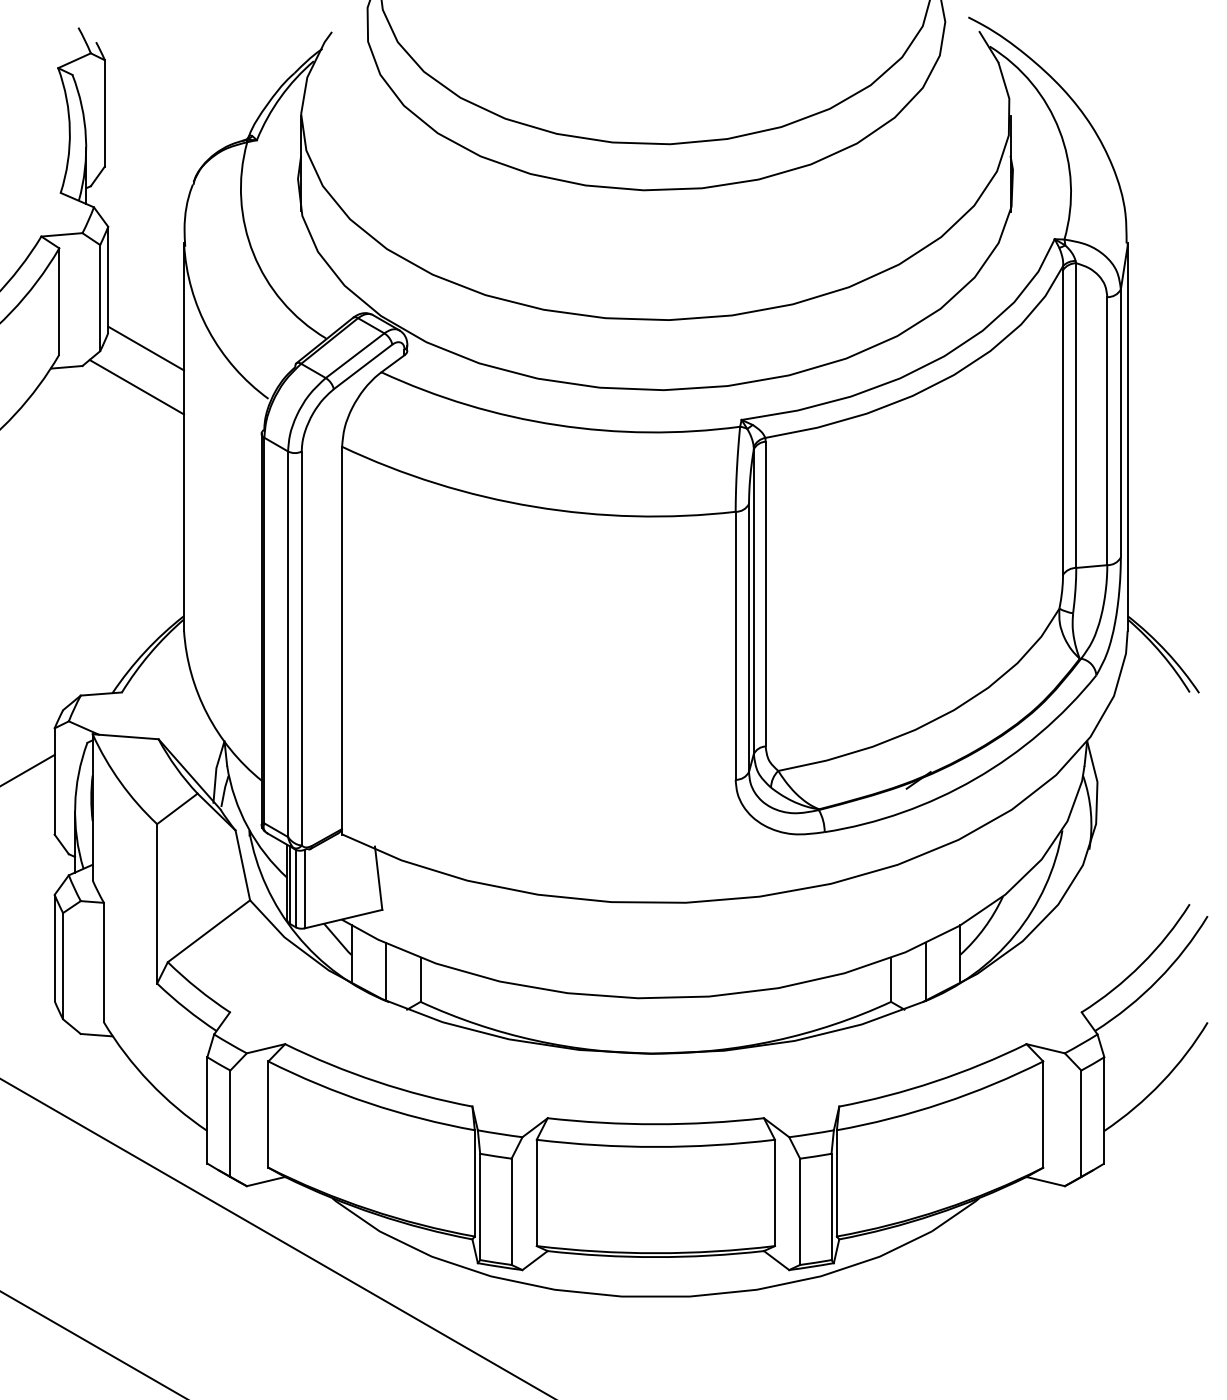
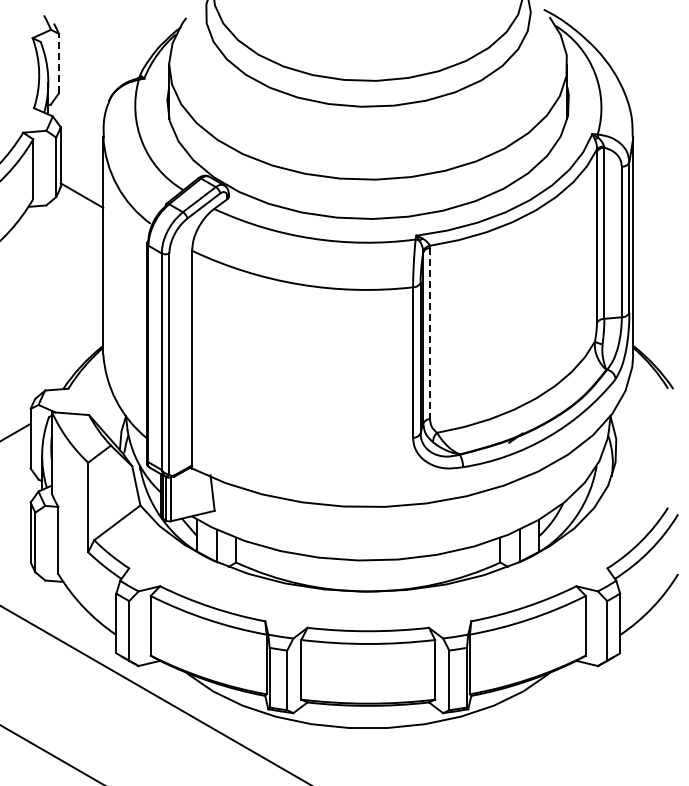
line: (104, 113) -> (58, 63), solid -> dashed
line: (136, 387) -> (76, 217), removed
line: (764, 594) -> (429, 333), solid -> dashed

